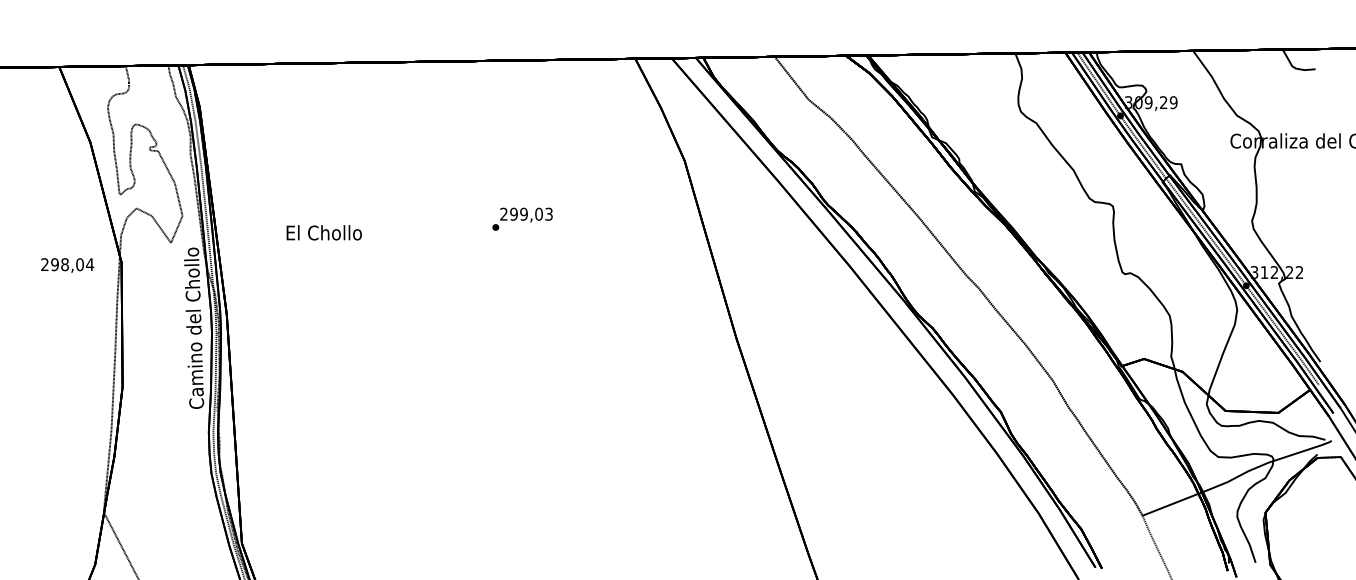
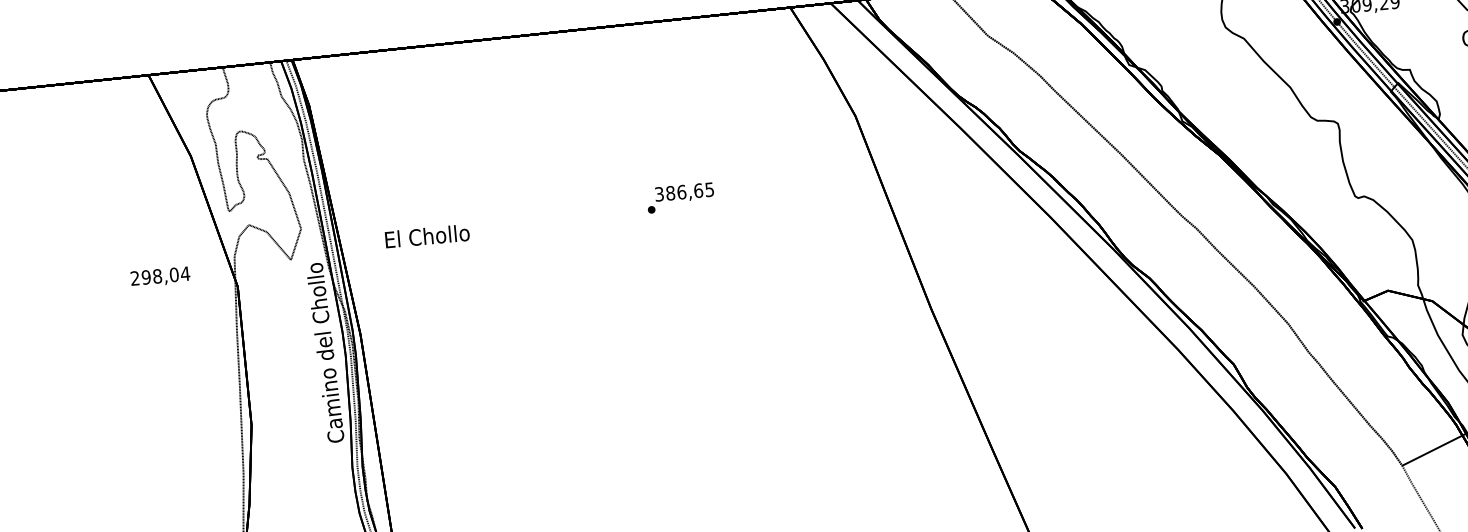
text: (526, 213) -> (684, 191), 299,03 -> 386,65
text: (323, 232) -> (426, 235), moved
text: (67, 265) -> (160, 277), moved

